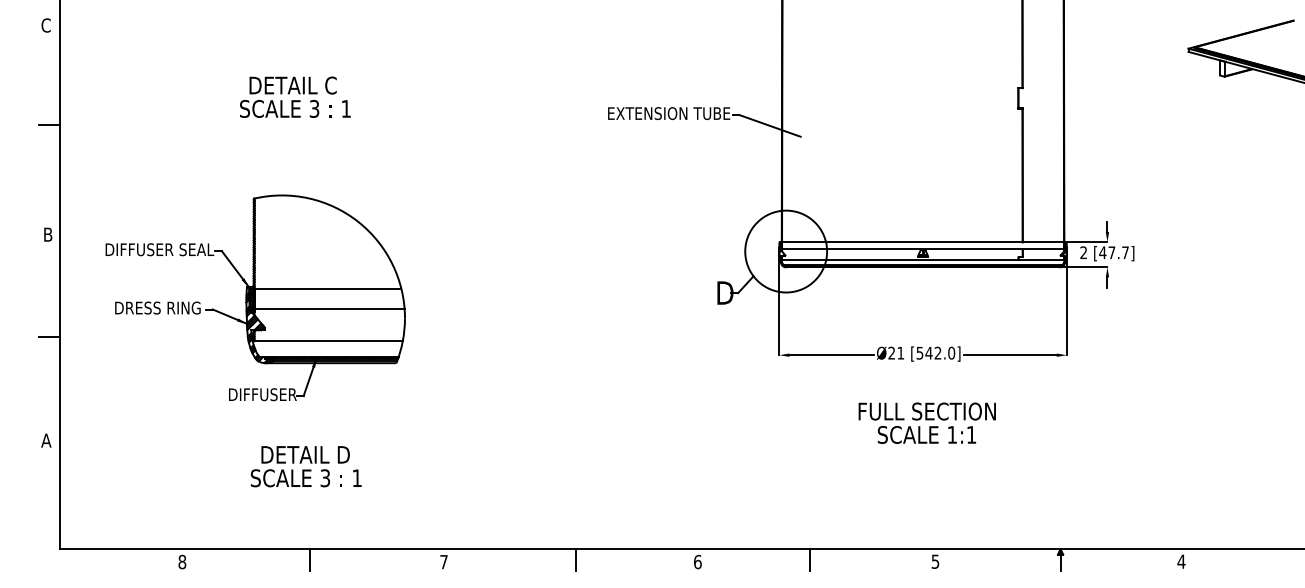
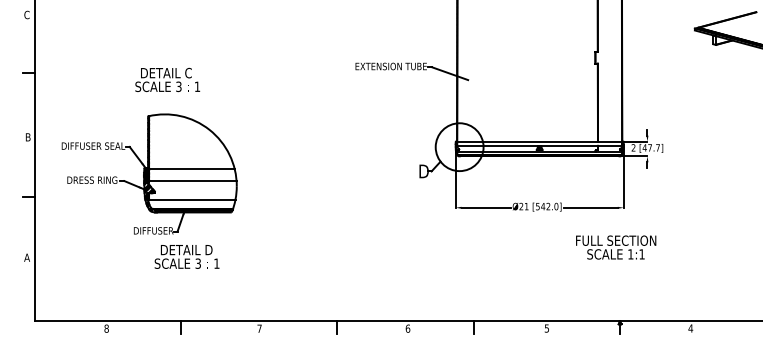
text: (295, 96) -> (167, 79), moved
text: (927, 423) -> (616, 247), moved
text: (305, 465) -> (186, 256), moved

